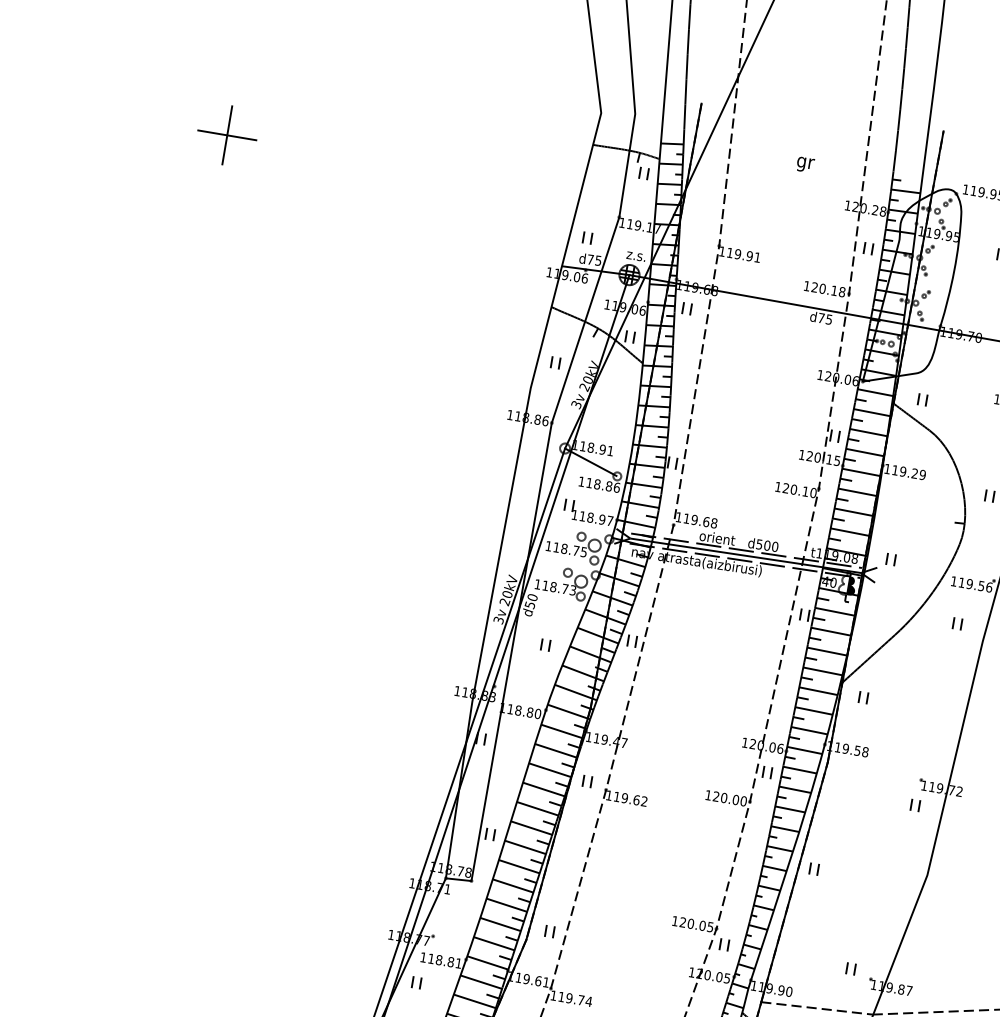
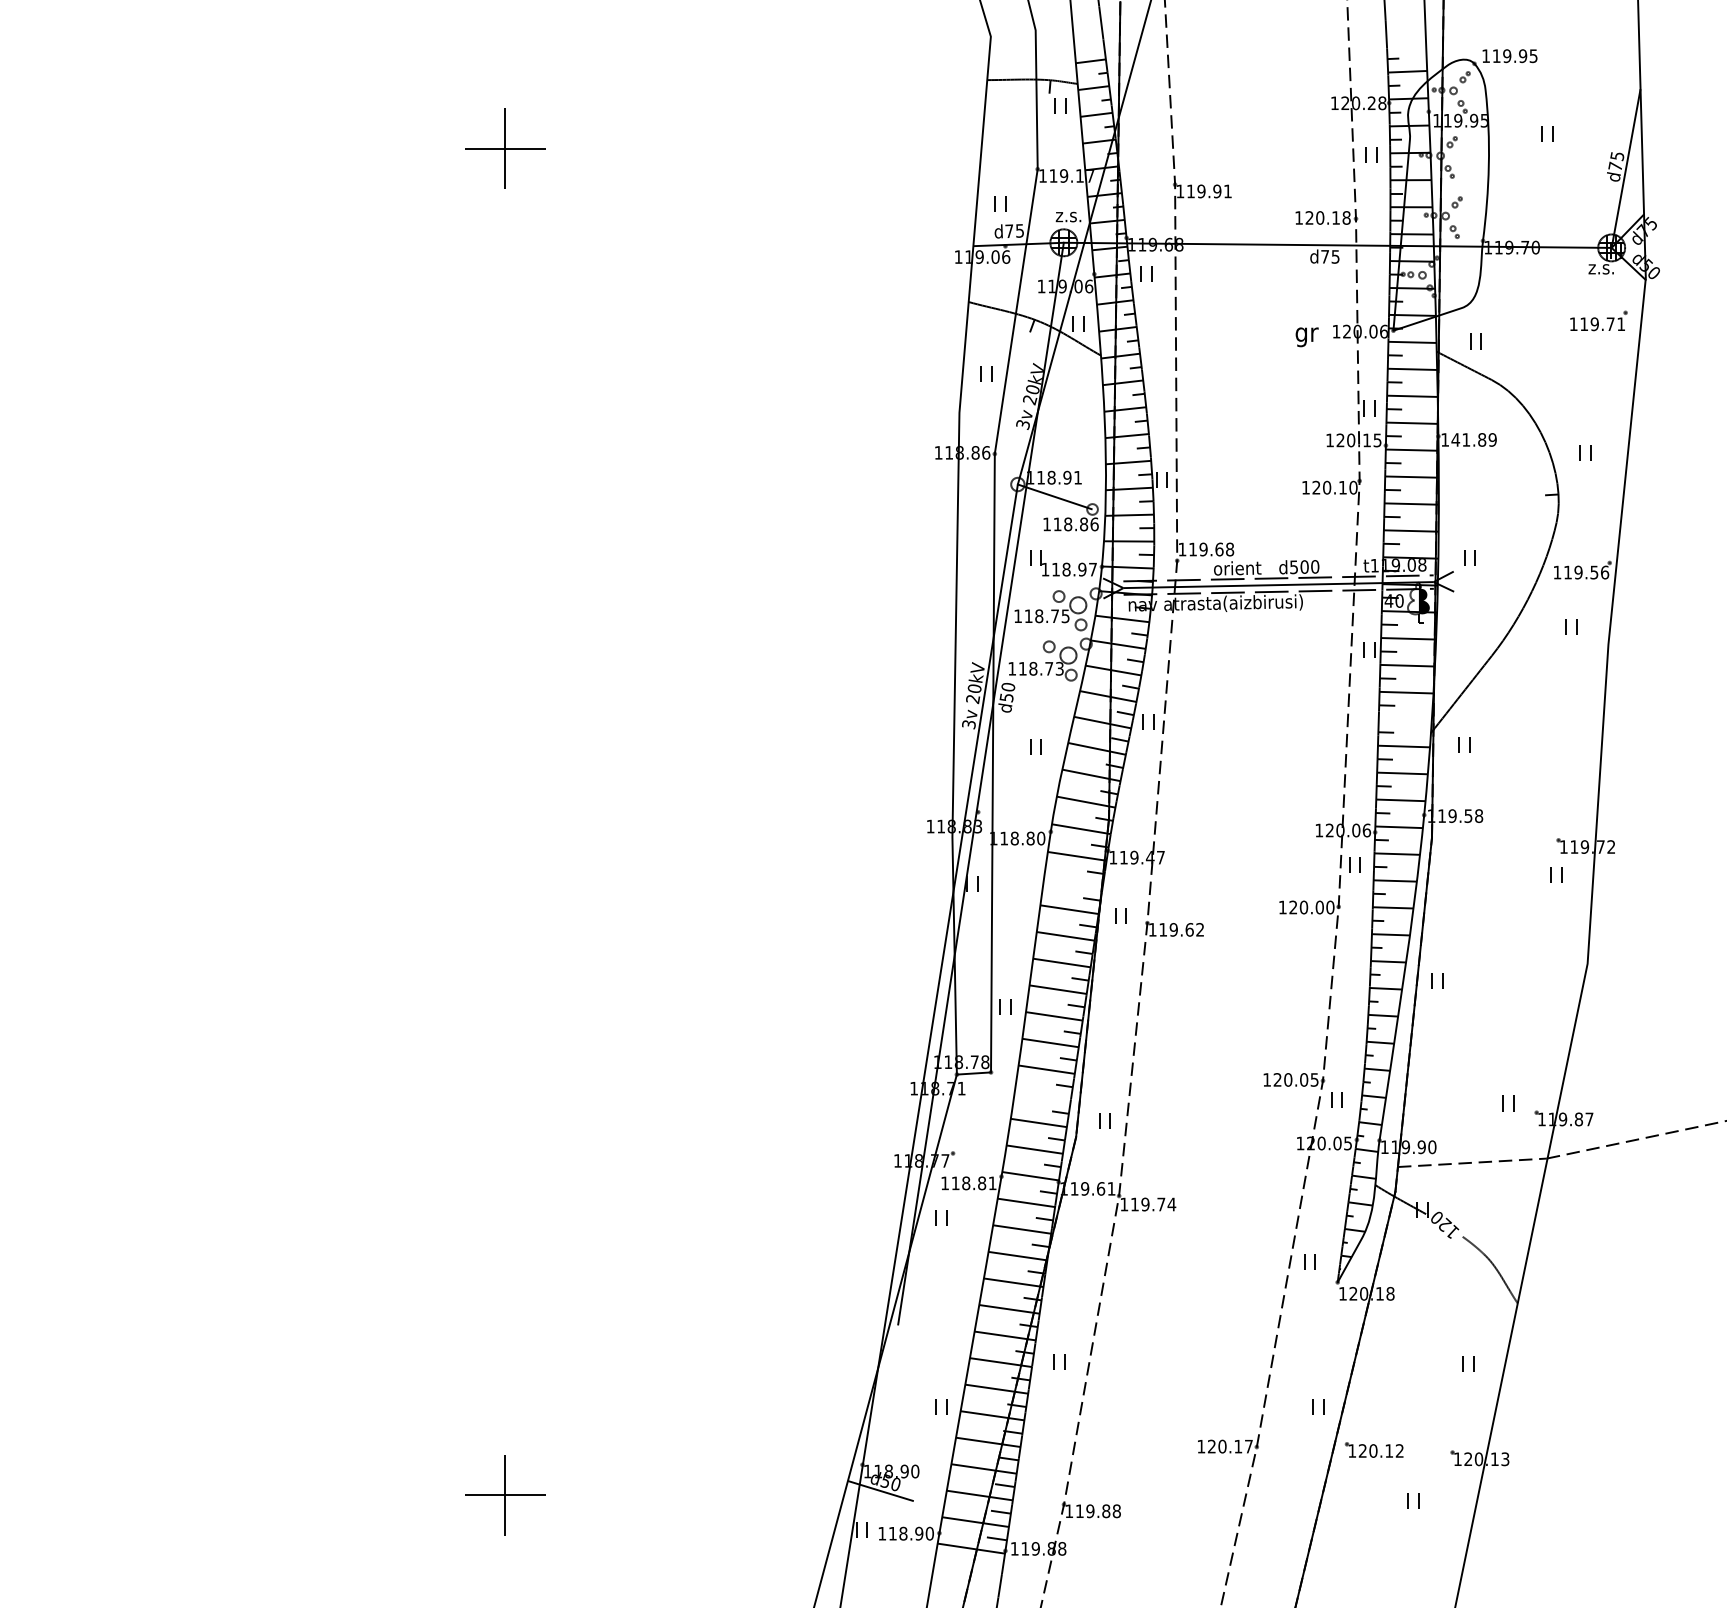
text: (804, 164) -> (1306, 337), moved
text: (904, 471) -> (1468, 439), 119.29 -> 141.89
line: (822, 671) -> (1404, 719), removed
line: (556, 750) -> (1073, 882), removed
line: (506, 905) -> (1042, 1096), removed

